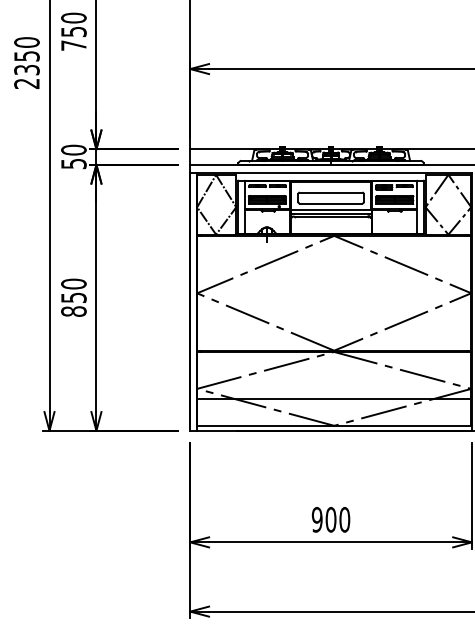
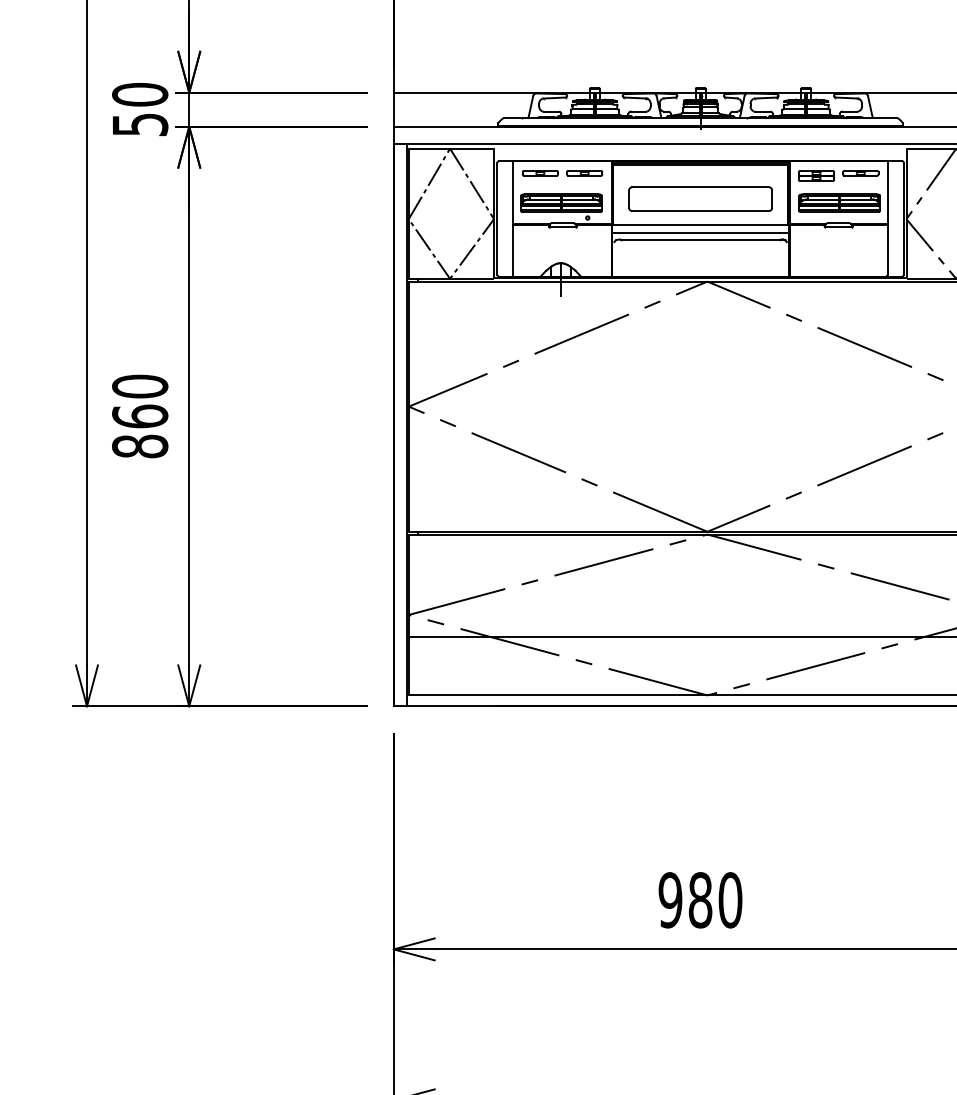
text: (73, 297) -> (139, 415), 850 -> 860
text: (330, 519) -> (699, 899), 900 -> 980

